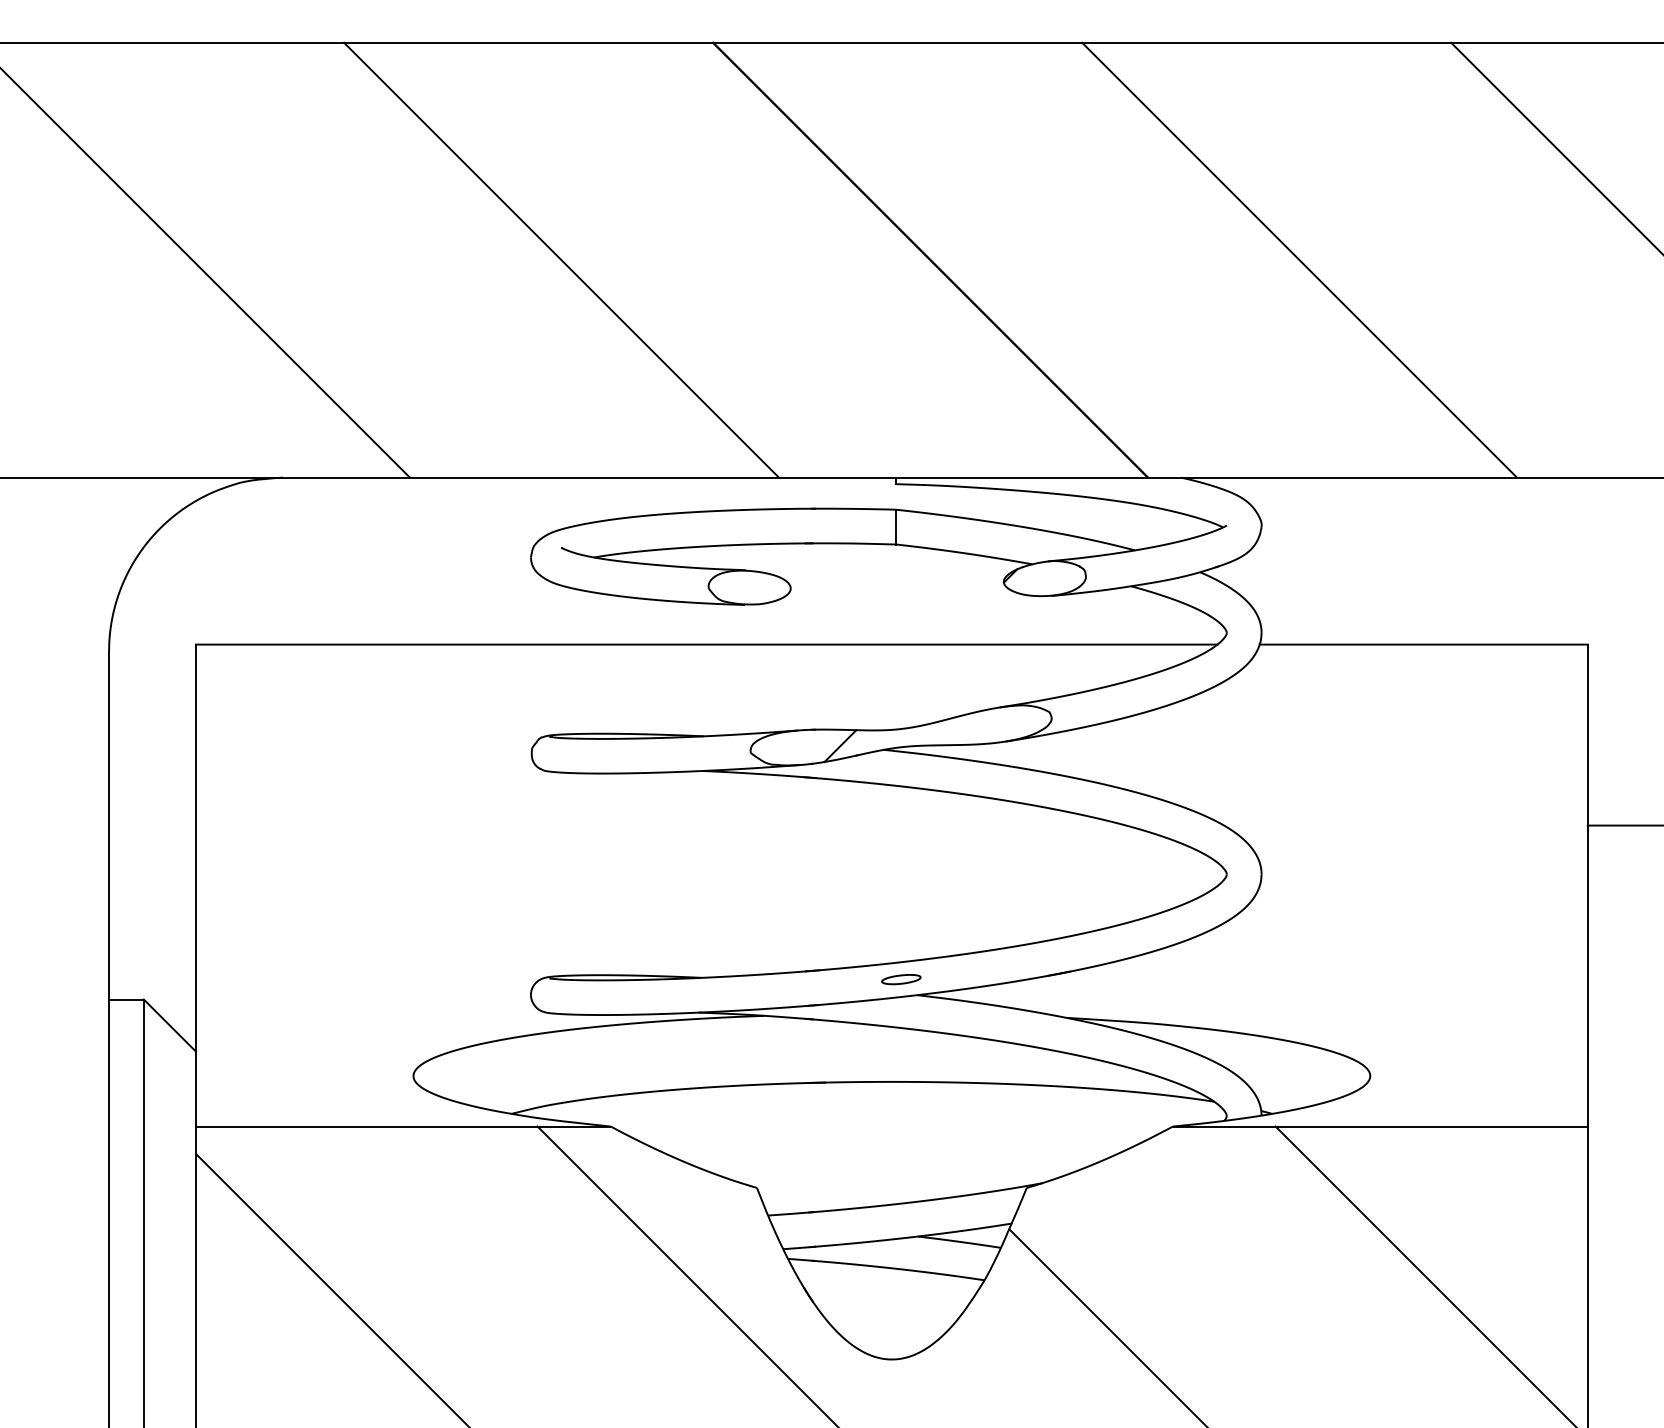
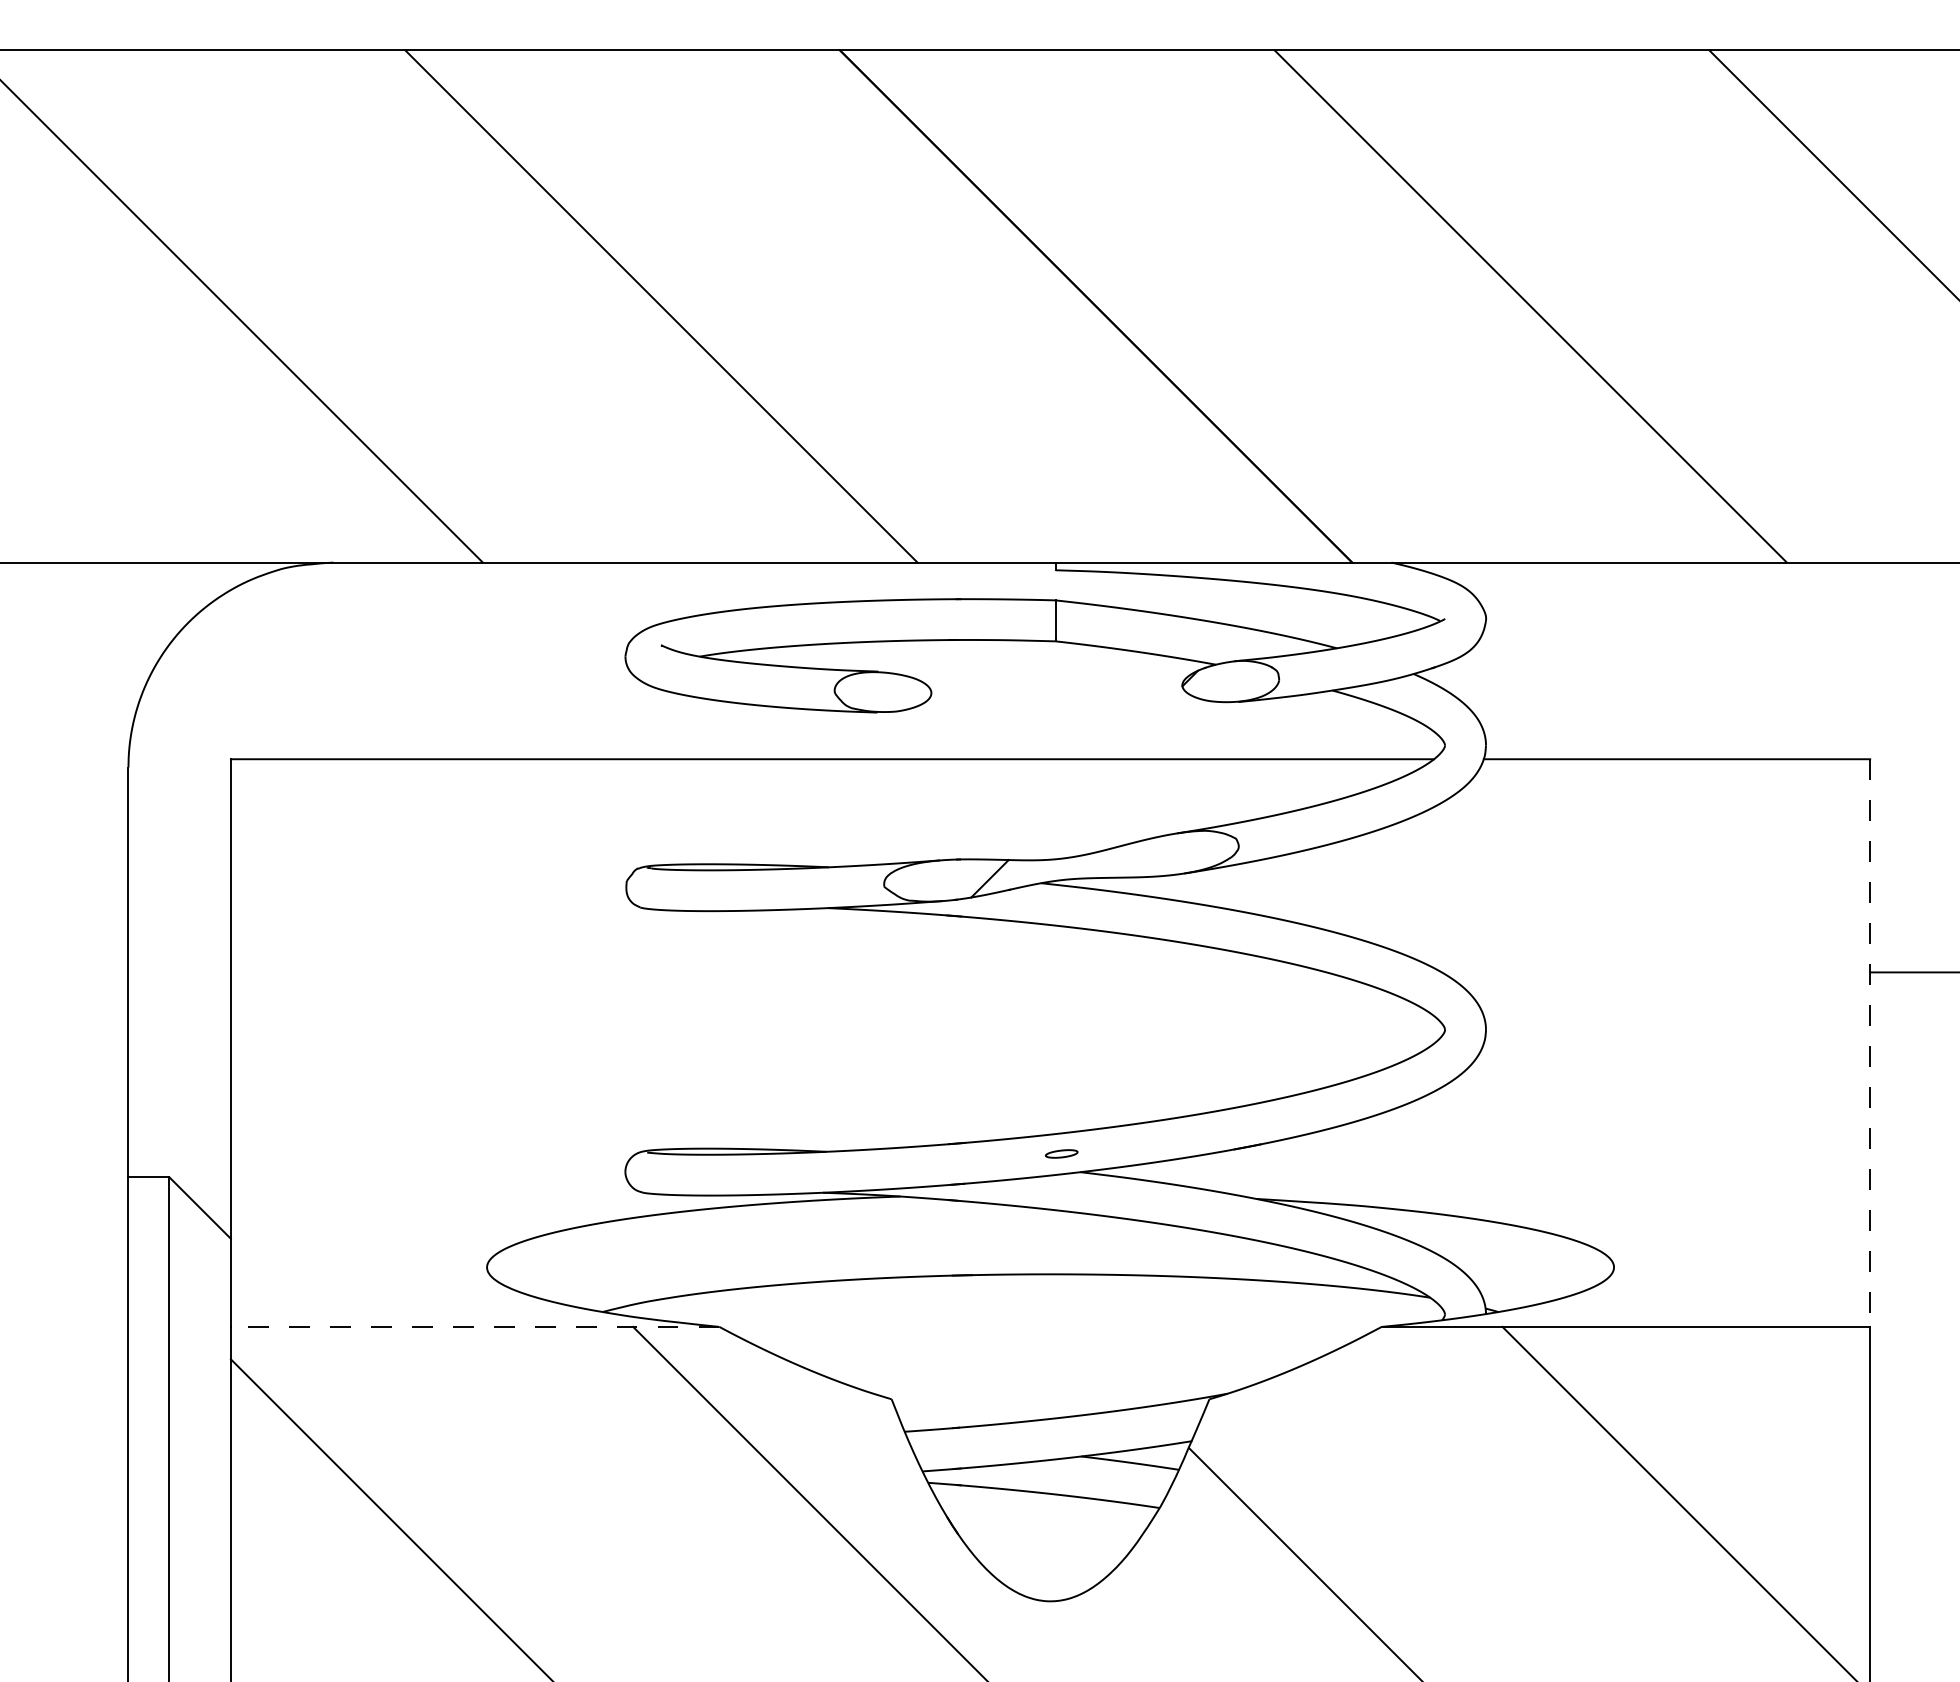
line: (1587, 885) -> (1869, 1043), solid -> dashed
part: (901, 979) -> (1061, 1153), size x0.7
line: (402, 1126) -> (474, 1326), solid -> dashed

